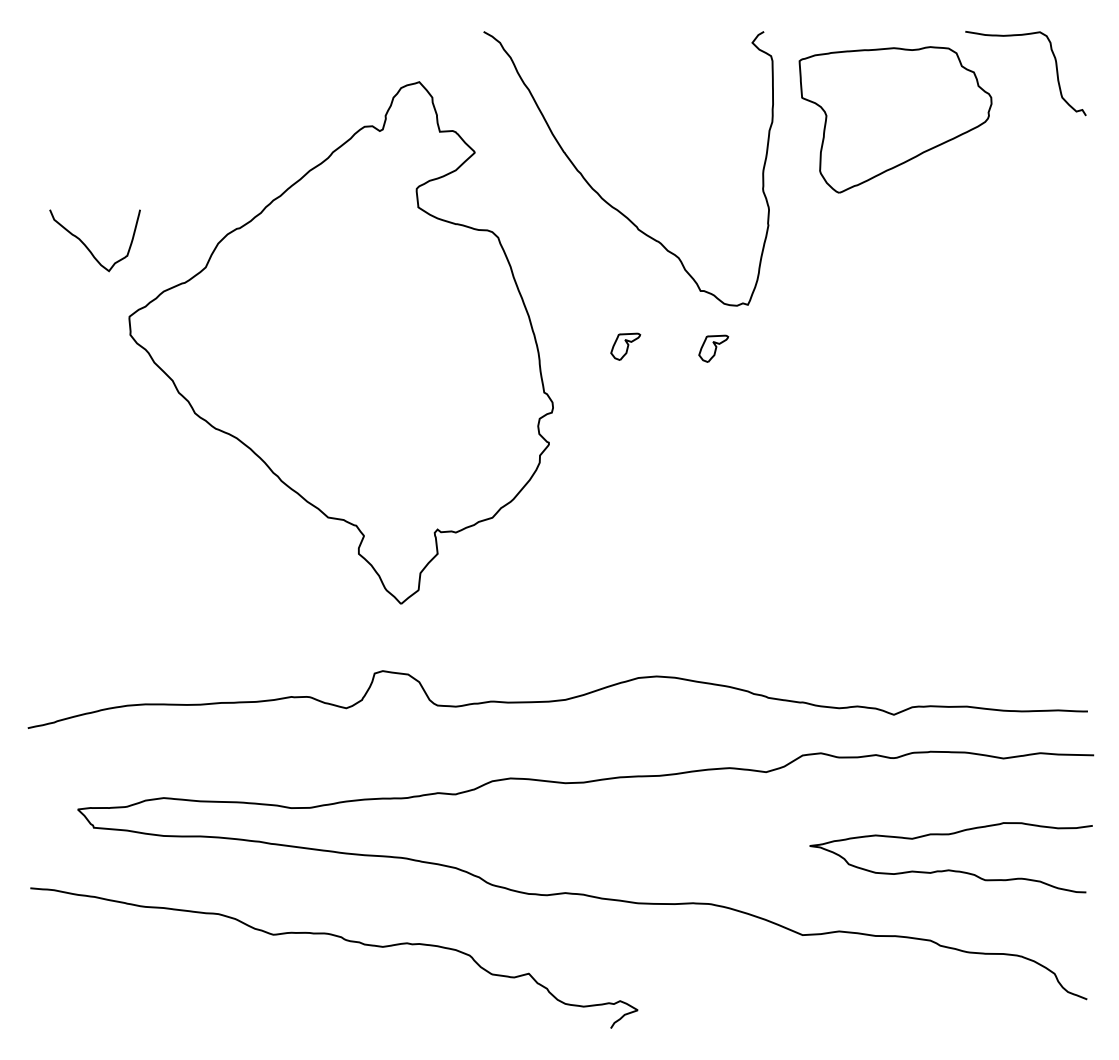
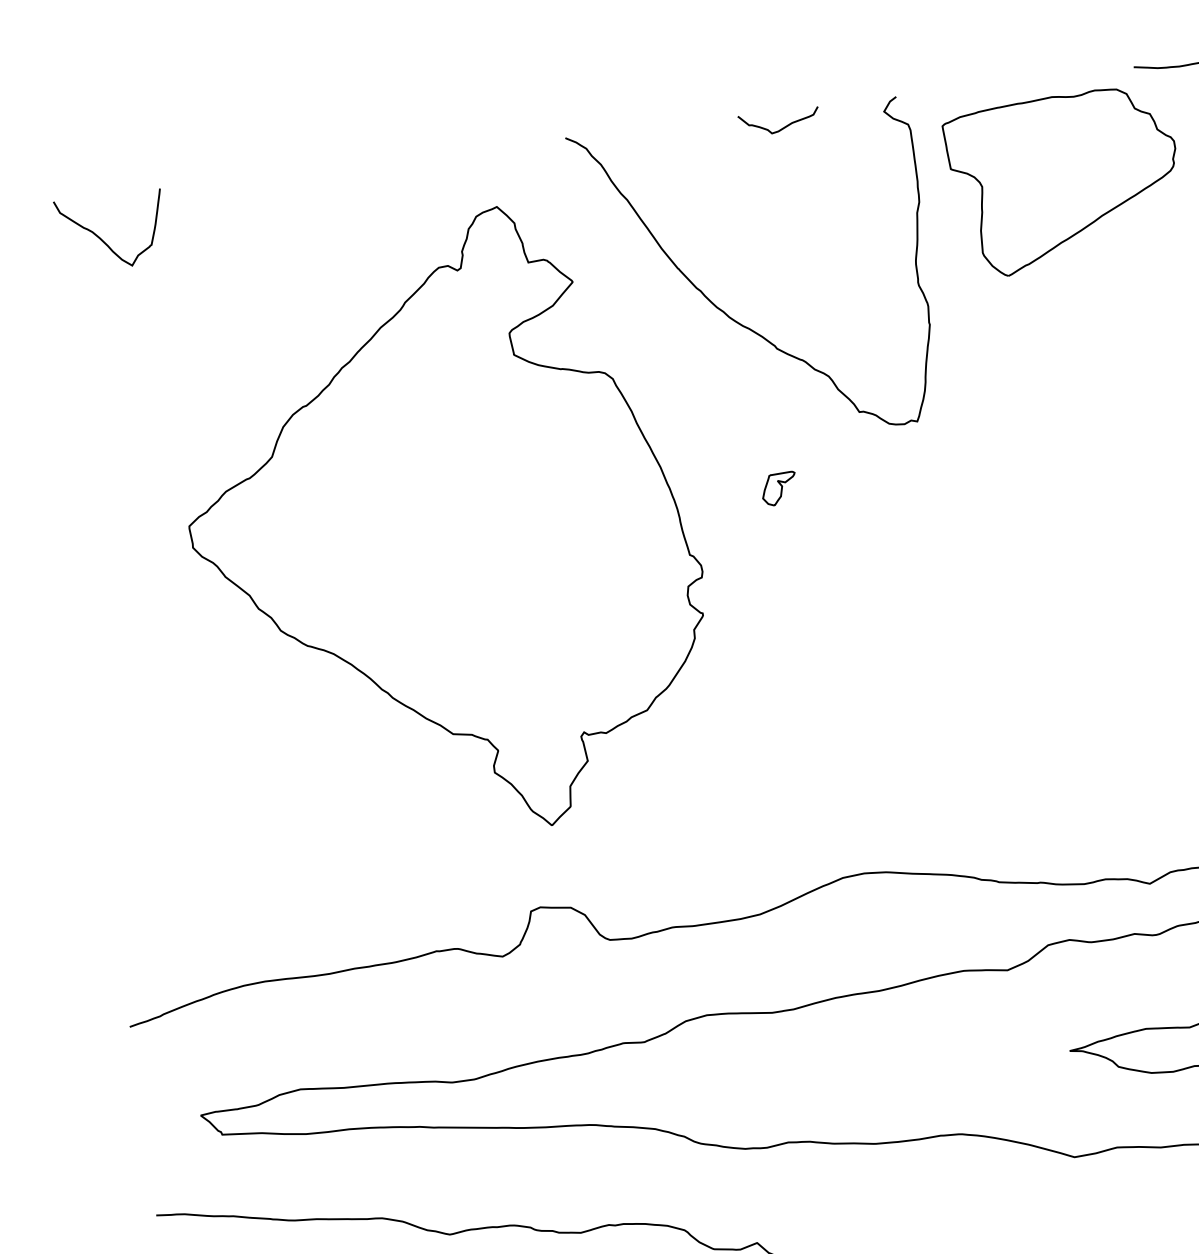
curve: (665, 45) -> (781, 127), added
curve: (87, 246) -> (103, 239), moved
part: (713, 348) -> (883, 478), removed

